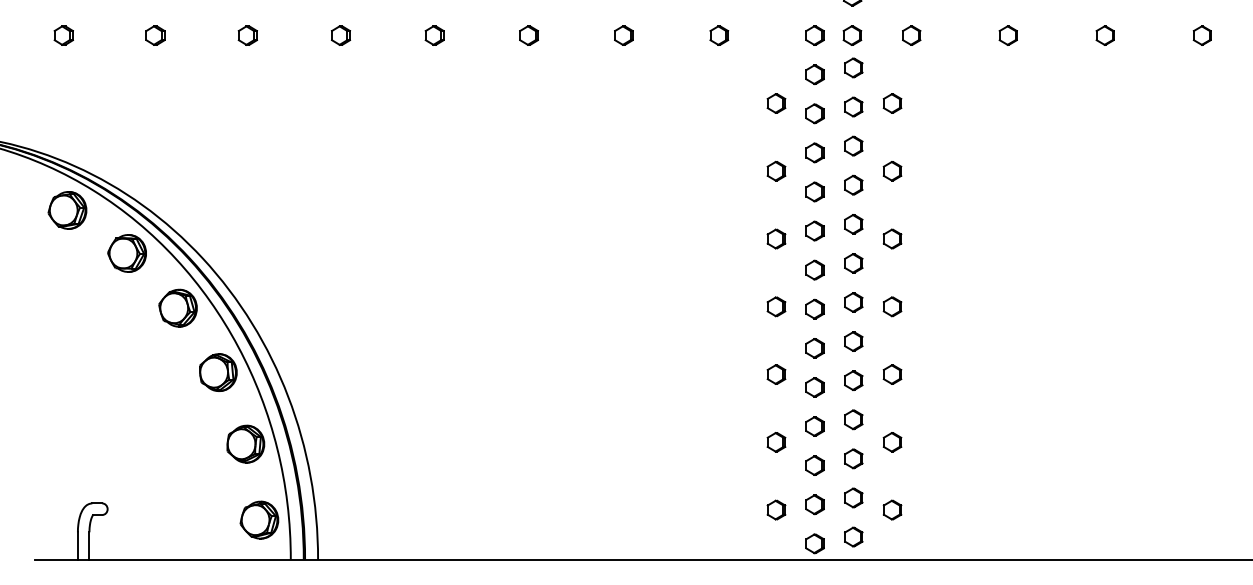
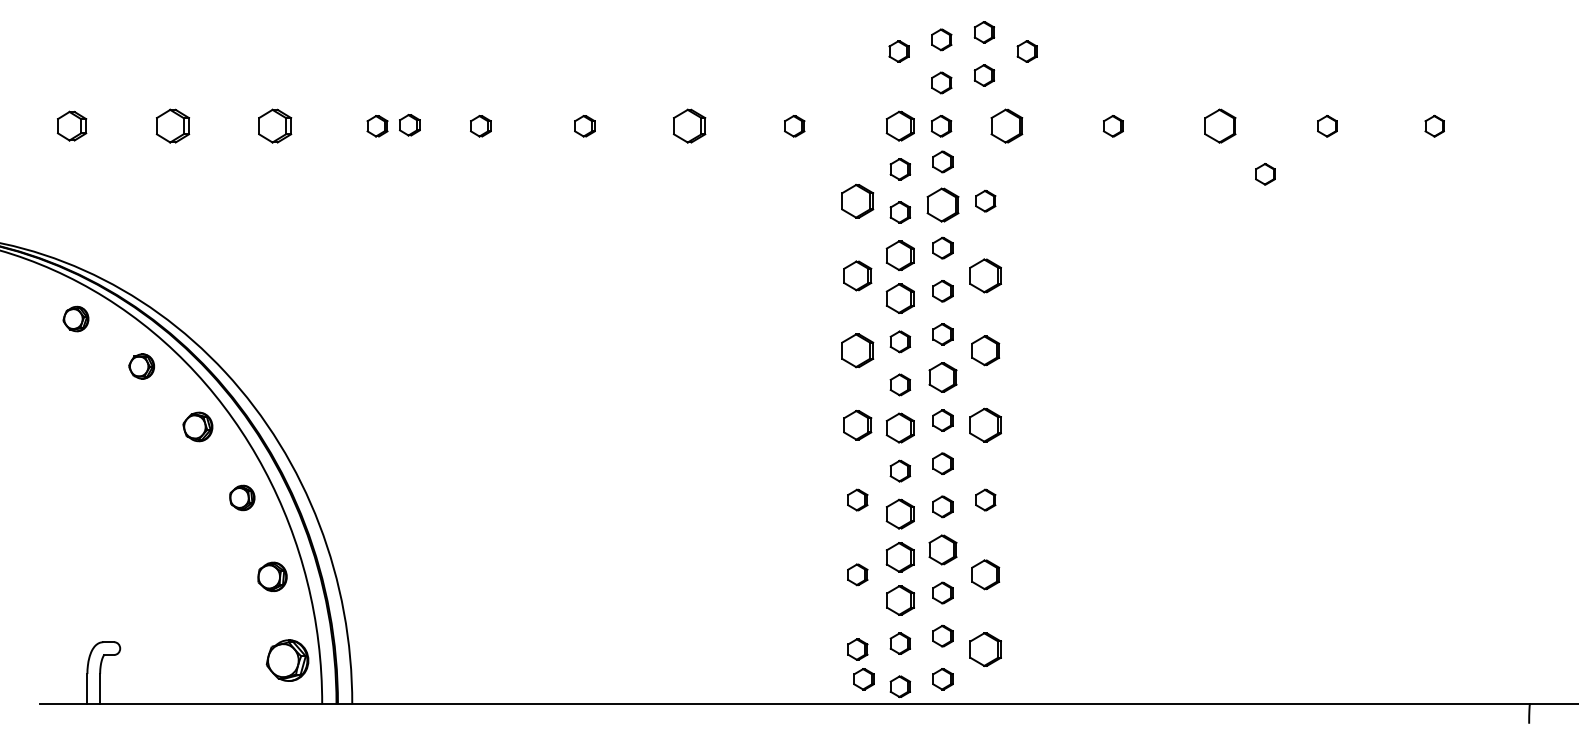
part: (369, 34) -> (409, 125), added
part: (63, 35) -> (71, 126), size x1.4
part: (155, 35) -> (172, 126), size x1.6
part: (247, 35) -> (274, 126), size x1.6
part: (623, 35) -> (689, 126), size x1.6
part: (815, 35) -> (900, 126), size x1.4
part: (911, 35) -> (1006, 126), size x1.6
part: (1104, 35) -> (1219, 126), size x1.6
part: (1146, 79) -> (1265, 174), added
part: (776, 102) -> (857, 200), size x1.6
part: (853, 106) -> (942, 204), size x1.6
part: (815, 152) -> (900, 255), size x1.4
part: (776, 170) -> (857, 275), size x1.4
part: (892, 170) -> (985, 275), size x1.6
part: (815, 191) -> (900, 298), size x1.4
part: (67, 209) -> (75, 318), size x0.6
part: (776, 238) -> (857, 350), size x1.6
part: (892, 238) -> (985, 350), size x1.4
part: (126, 253) -> (141, 366), size x0.6
part: (853, 263) -> (942, 377), size x1.4
part: (776, 306) -> (857, 425), size x1.4
part: (892, 306) -> (985, 425), size x1.6
part: (177, 307) -> (197, 426), size x0.7
part: (815, 308) -> (900, 427), size x1.4
part: (218, 372) -> (242, 497), size x0.6
part: (815, 387) -> (900, 514), size x1.4
part: (853, 419) -> (942, 549), size x1.4
part: (815, 426) -> (900, 557), size x1.4
part: (892, 442) -> (985, 574), size x1.4
part: (245, 443) -> (272, 576), size x0.7
part: (814, 465) -> (899, 600), size x1.4
part: (892, 510) -> (985, 649), size x1.6
part: (781, 537) -> (863, 679), added

